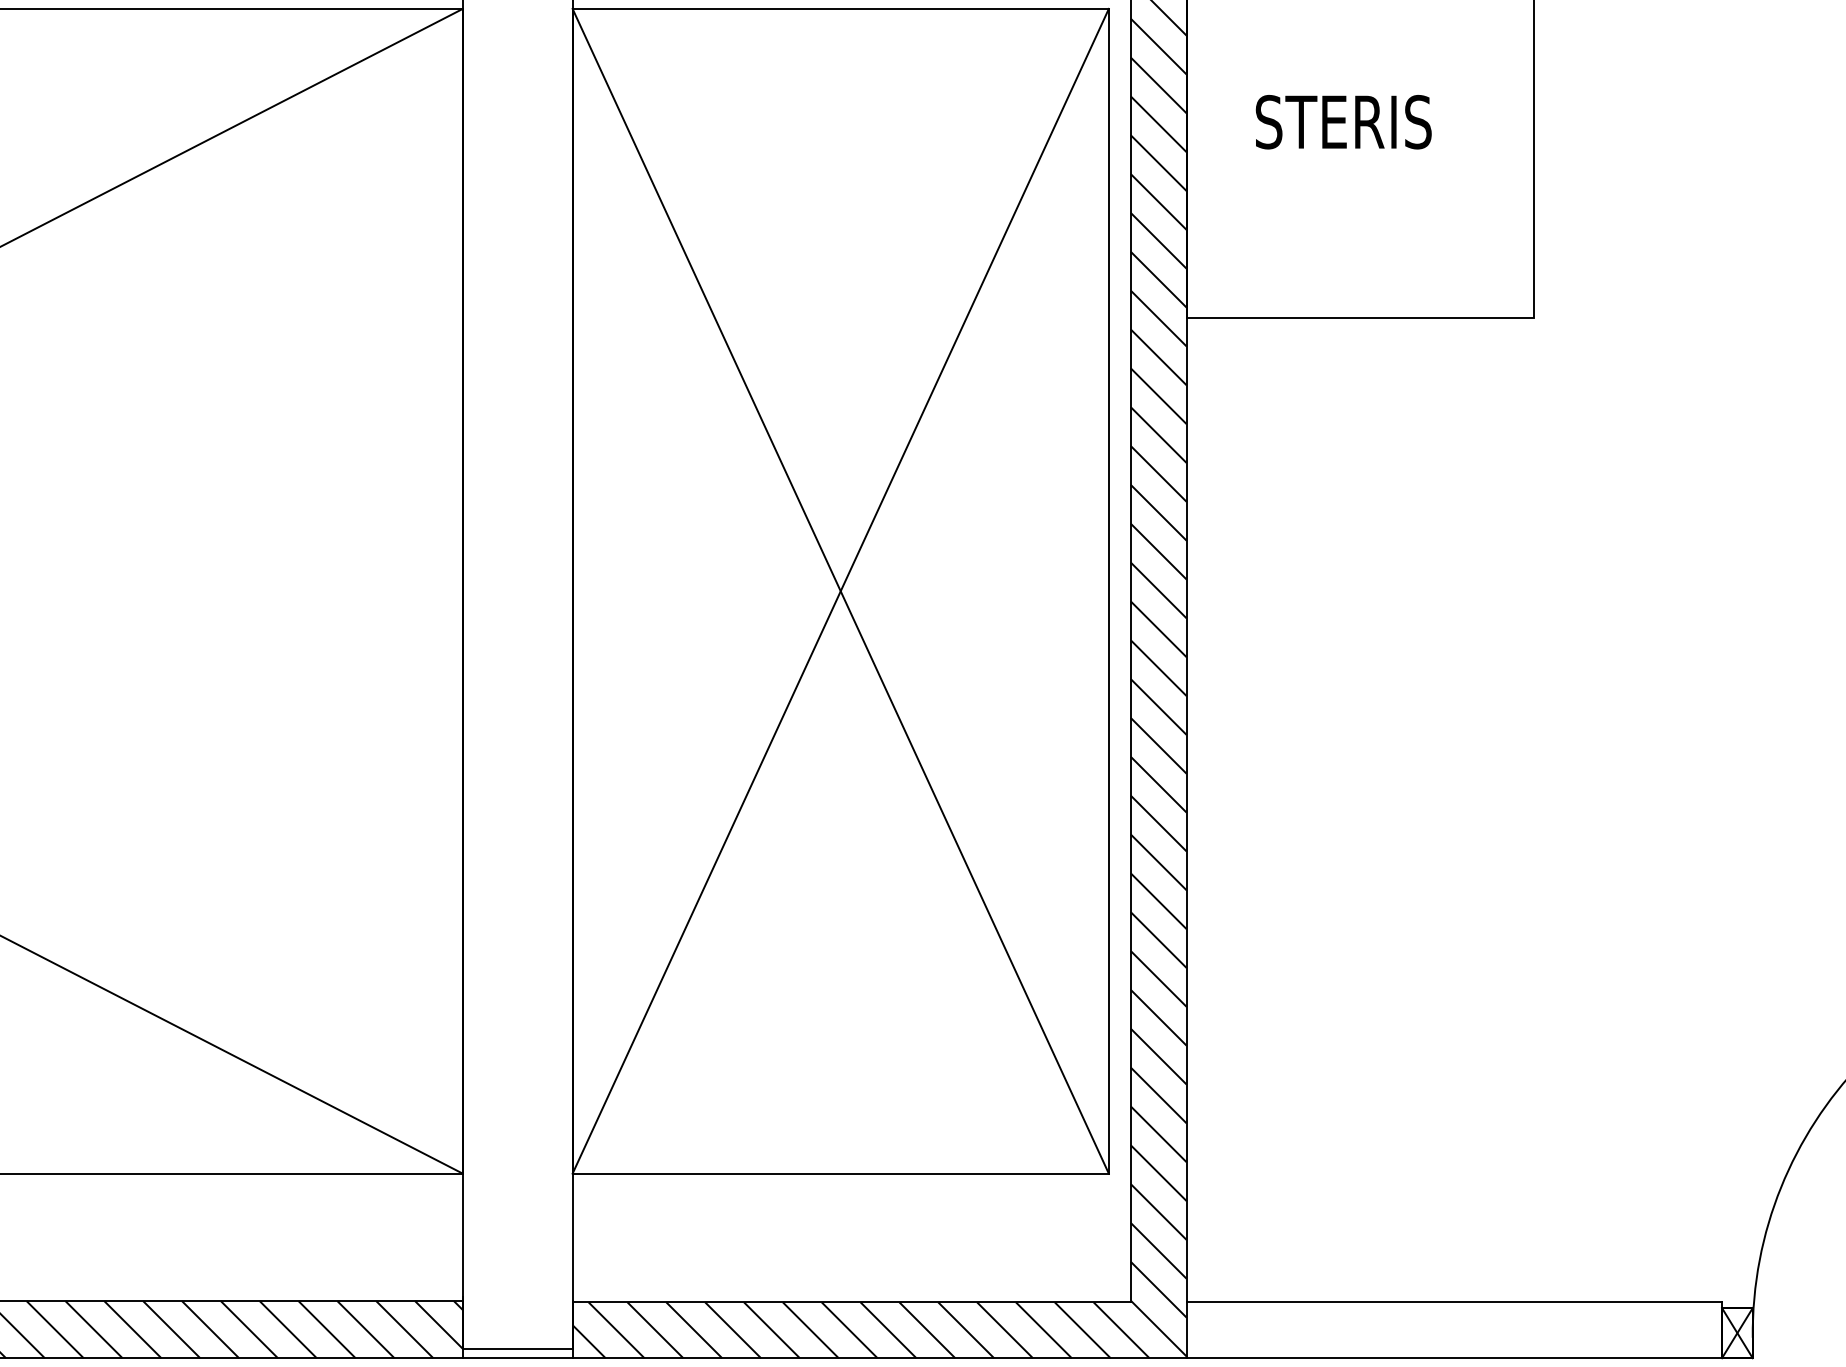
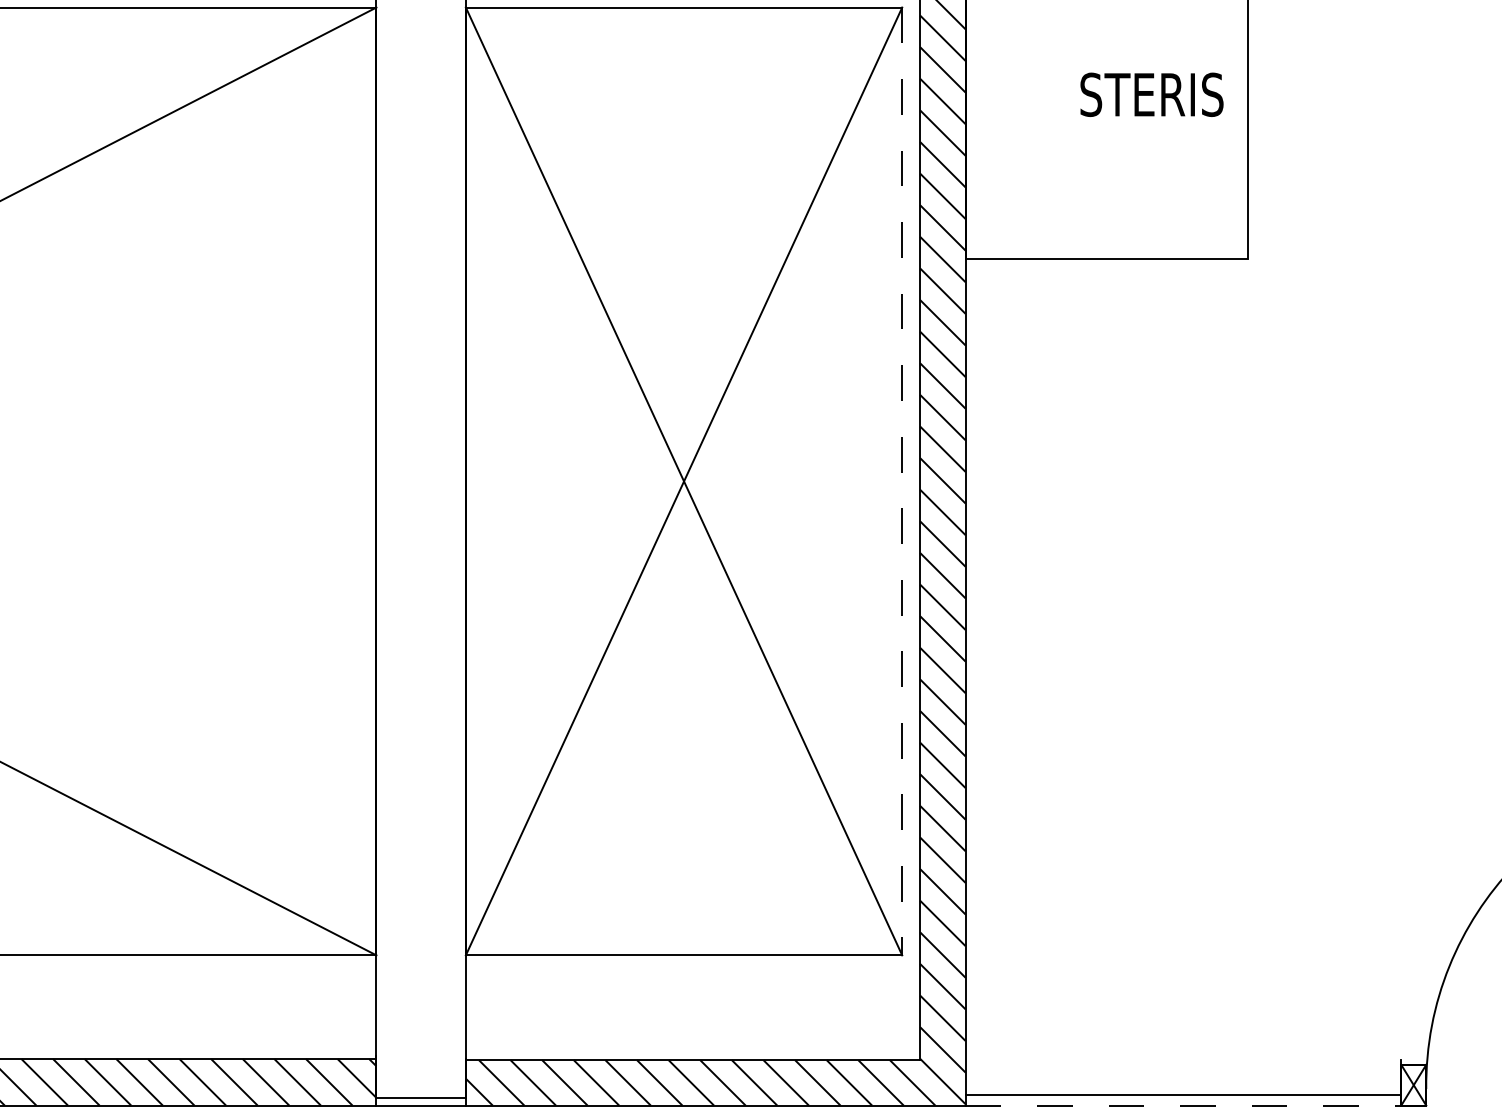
text: (1343, 122) -> (1151, 95), moved
line: (1108, 591) -> (901, 481), solid -> dashed
line: (1454, 1302) -> (1183, 1095), moved
line: (1454, 1358) -> (1183, 1105), solid -> dashed

